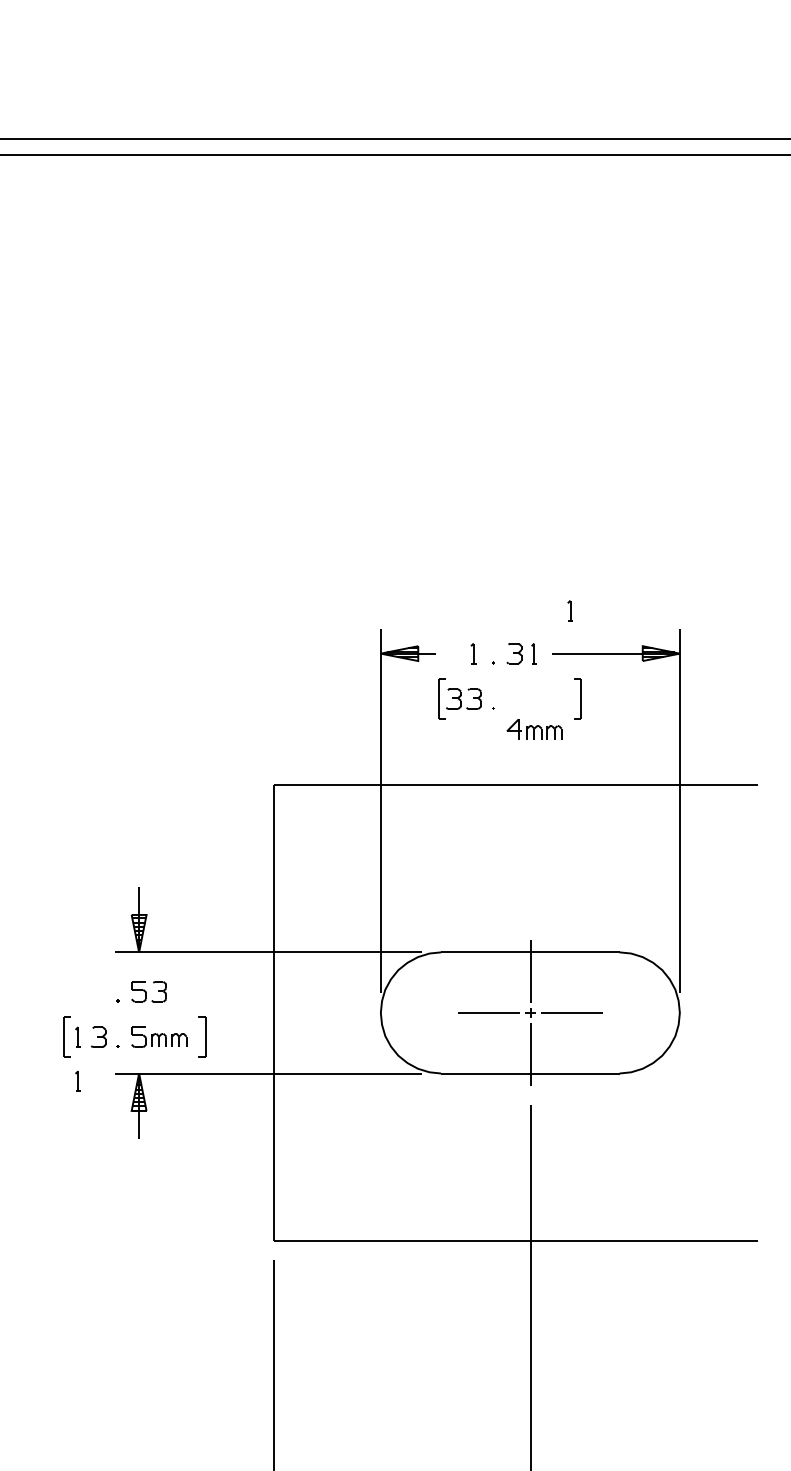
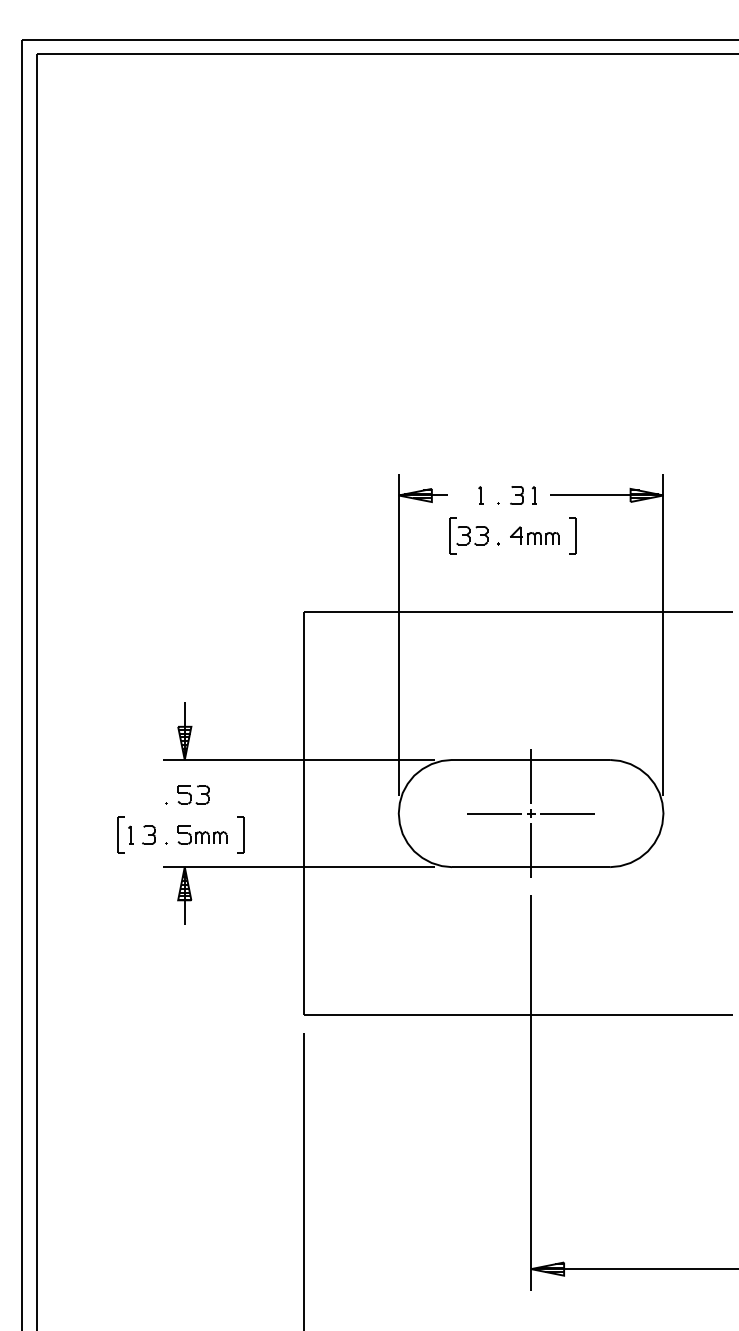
part: (570, 610) -> (566, 457), removed
part: (534, 729) -> (534, 535), moved
part: (77, 1080) -> (130, 873), removed

